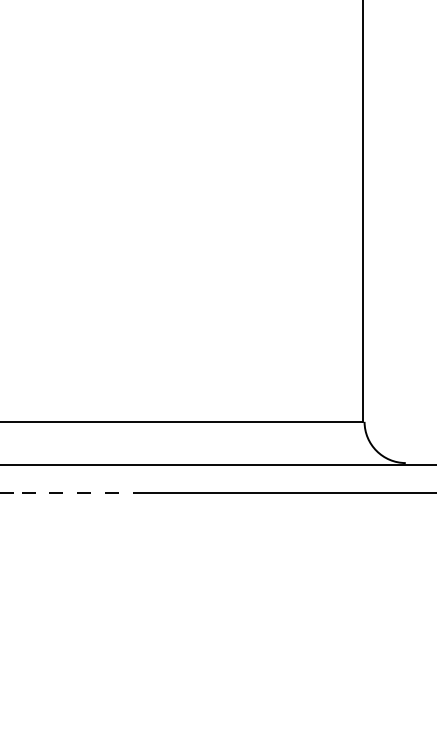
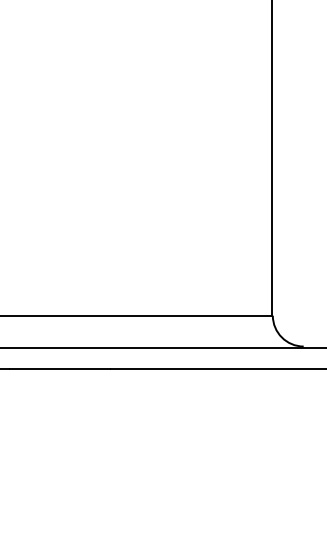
line: (80, 492) -> (60, 368), dashed -> solid

